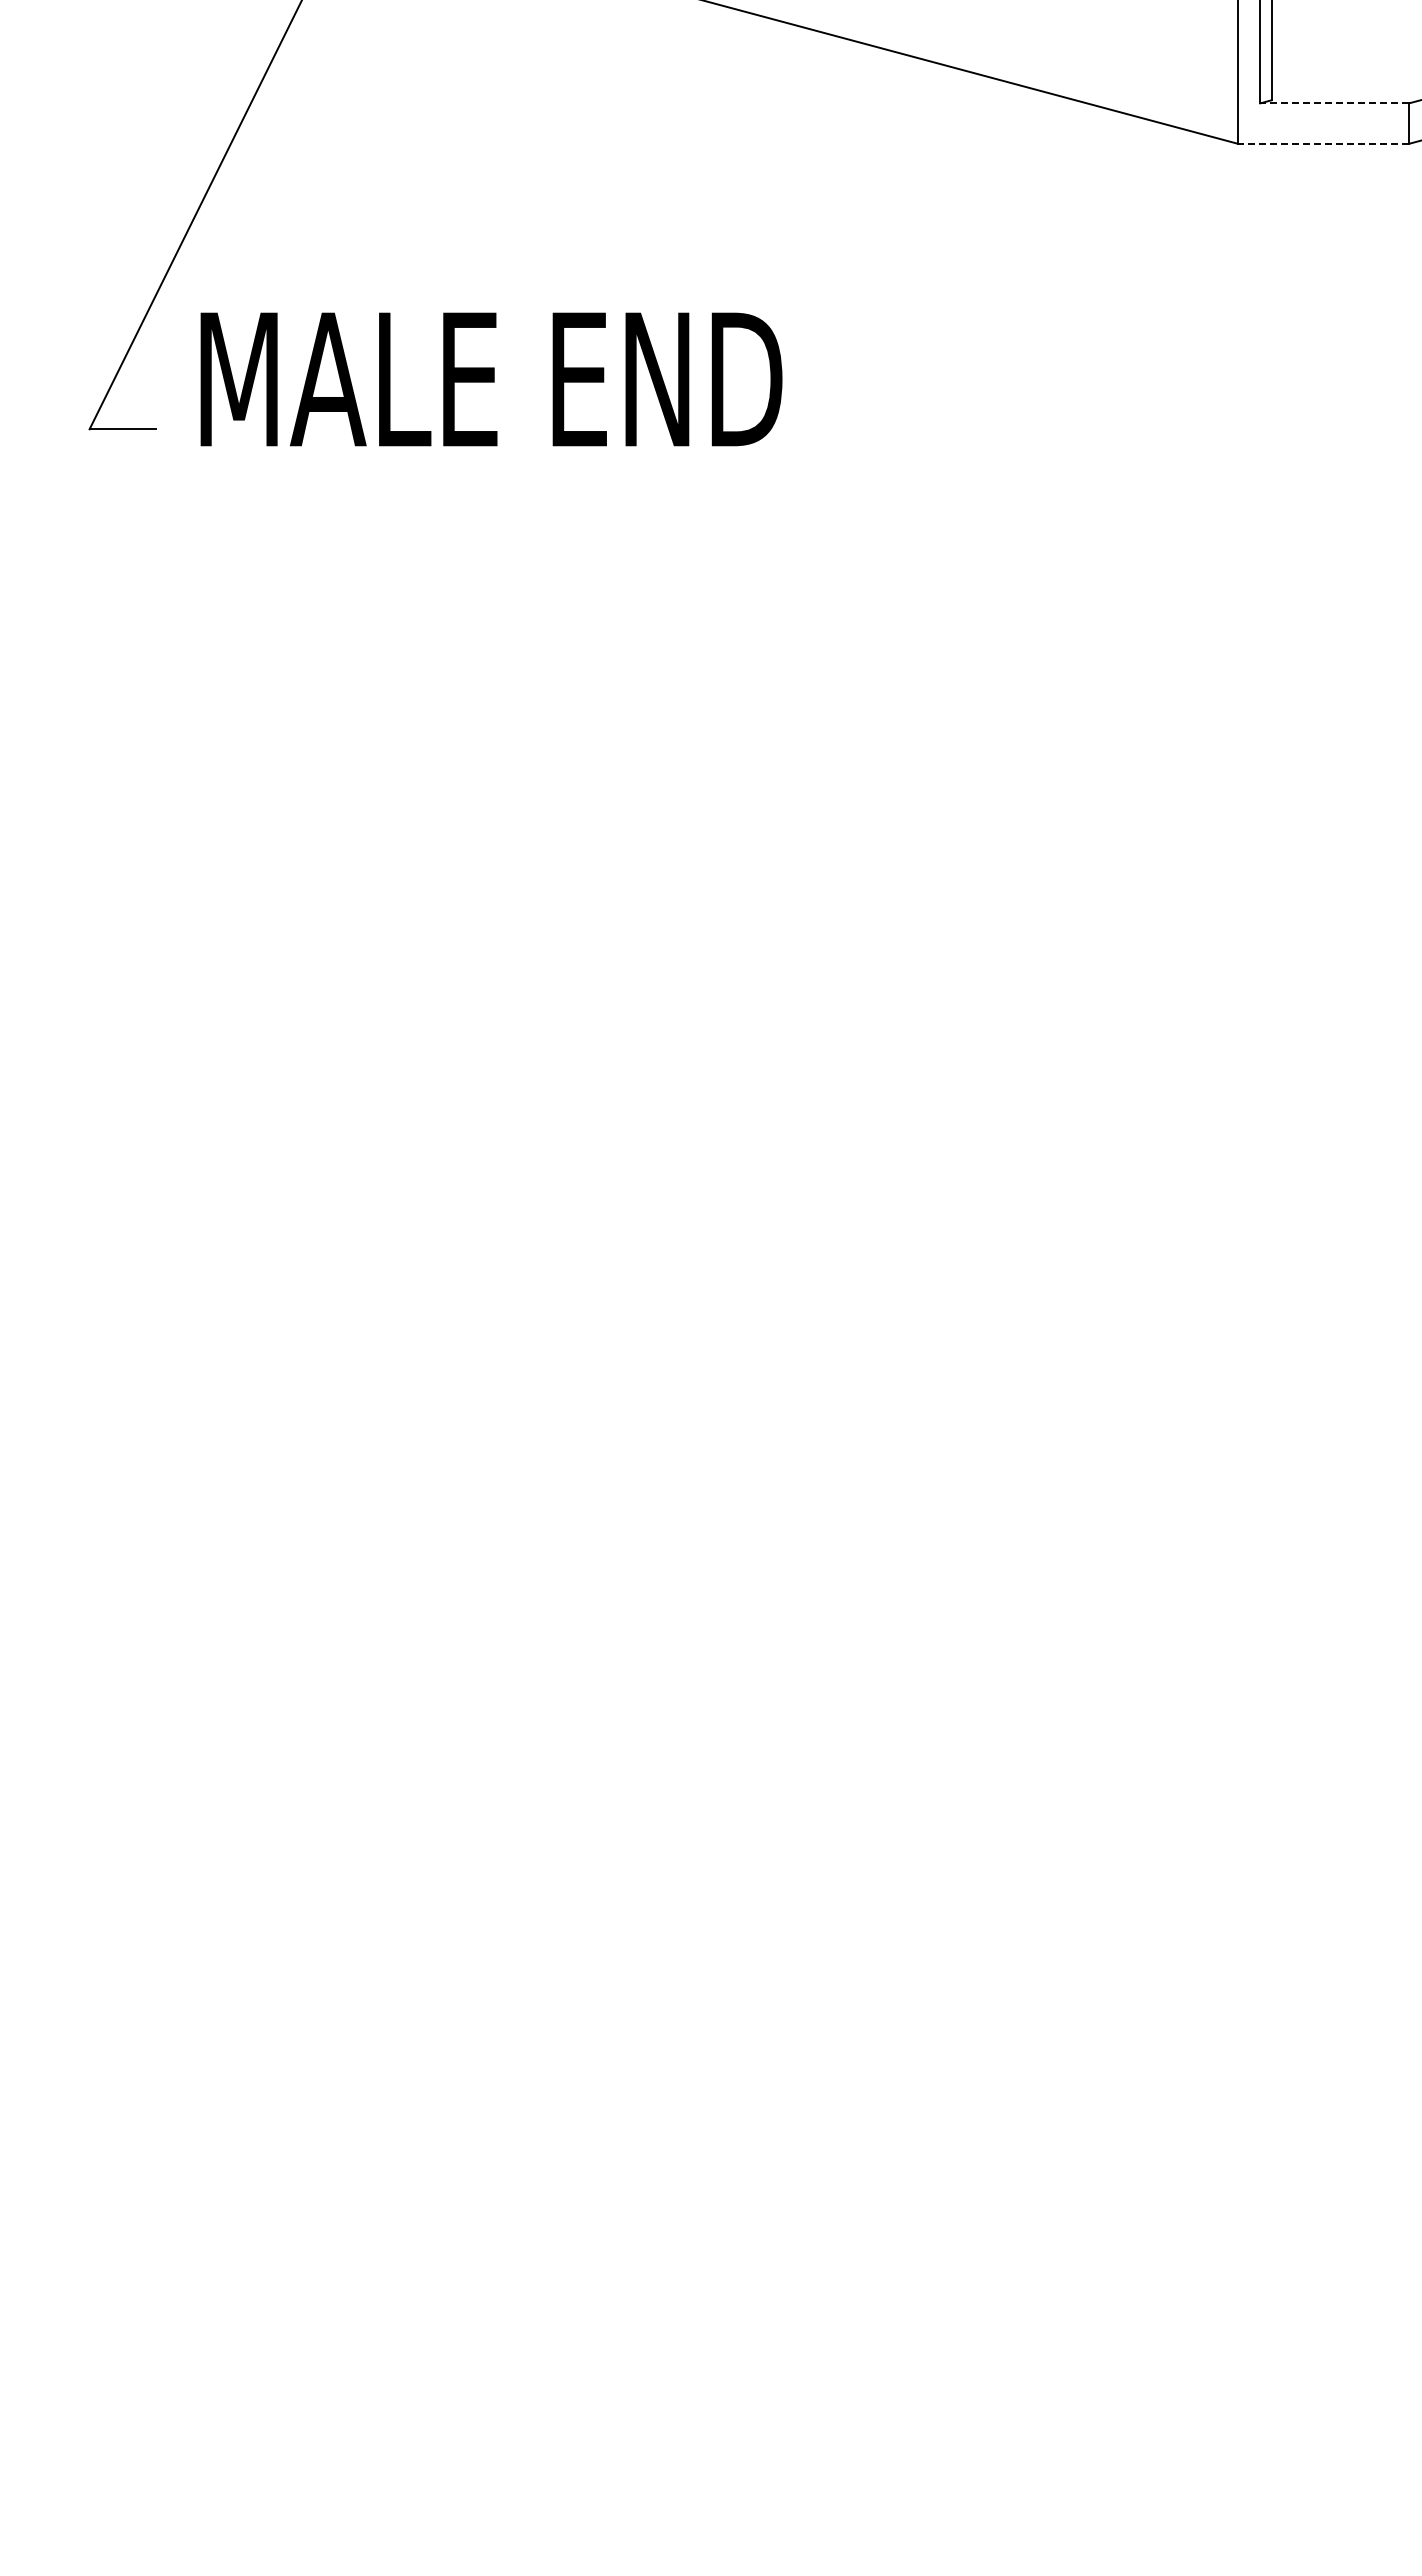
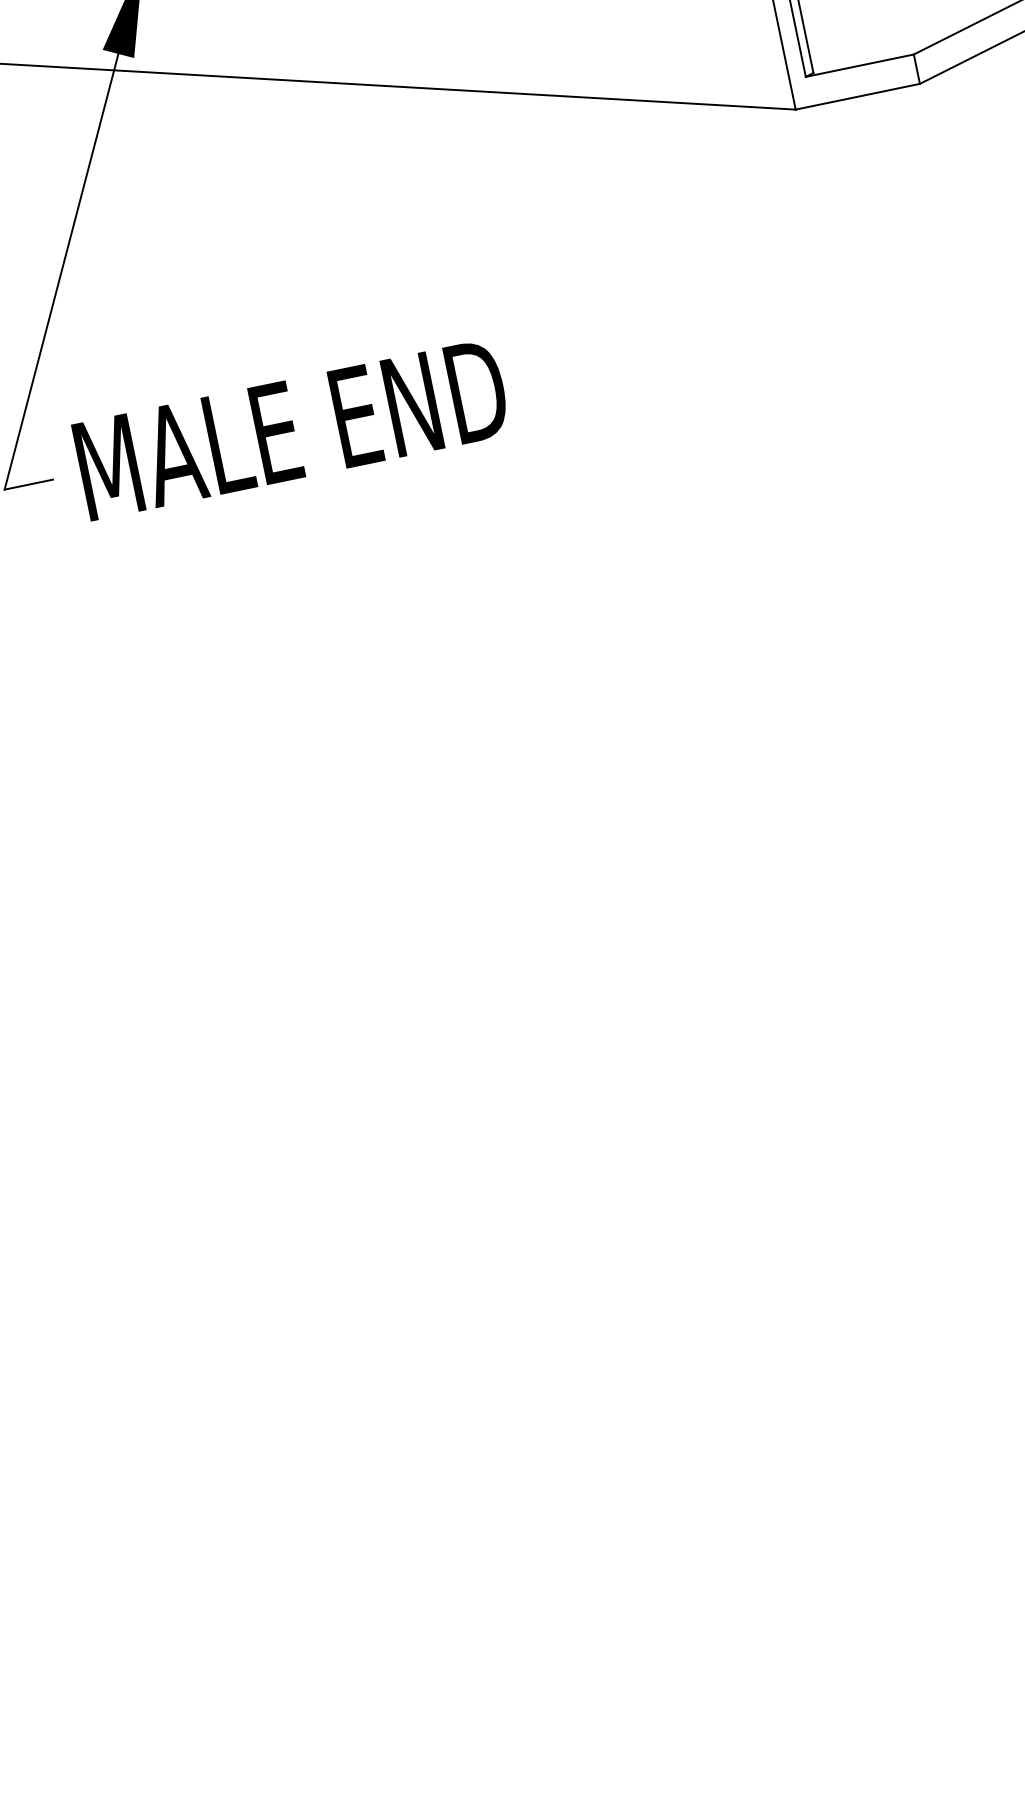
line: (1334, 103) -> (859, 65), dashed -> solid
line: (1323, 143) -> (857, 96), dashed -> solid
text: (491, 379) -> (292, 429), moved

